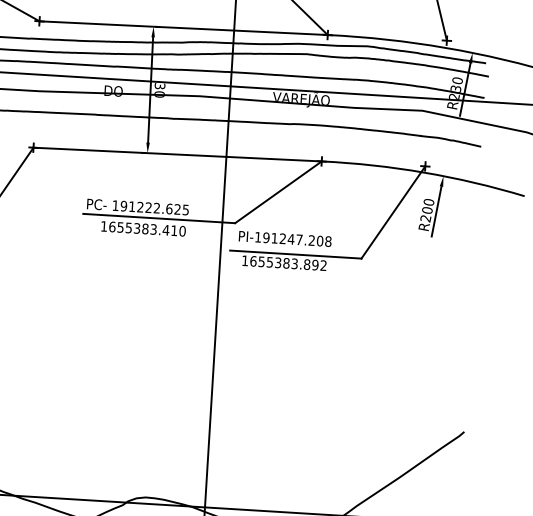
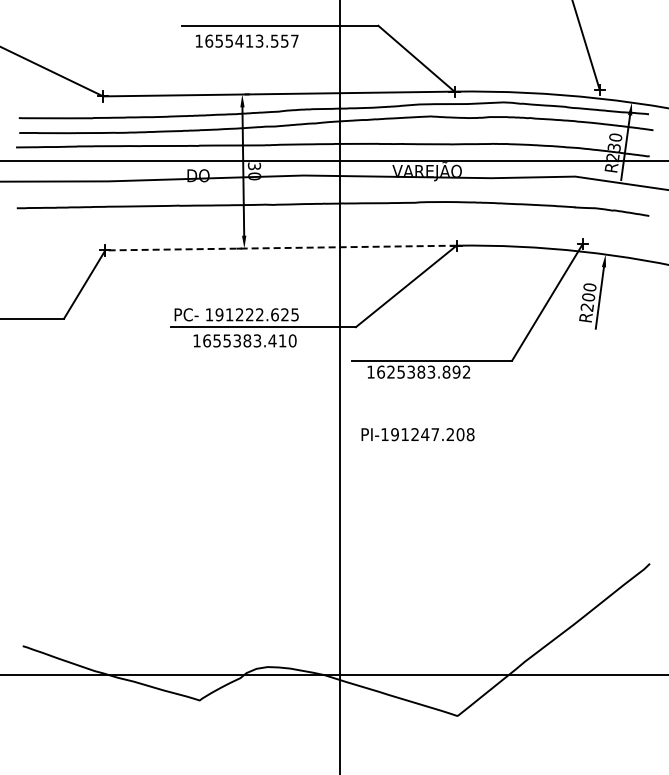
line: (177, 154) -> (280, 248), solid -> dashed
text: (284, 238) -> (417, 434), moved
text: (261, 261) -> (390, 371), 1655383.892 -> 1625383.892

